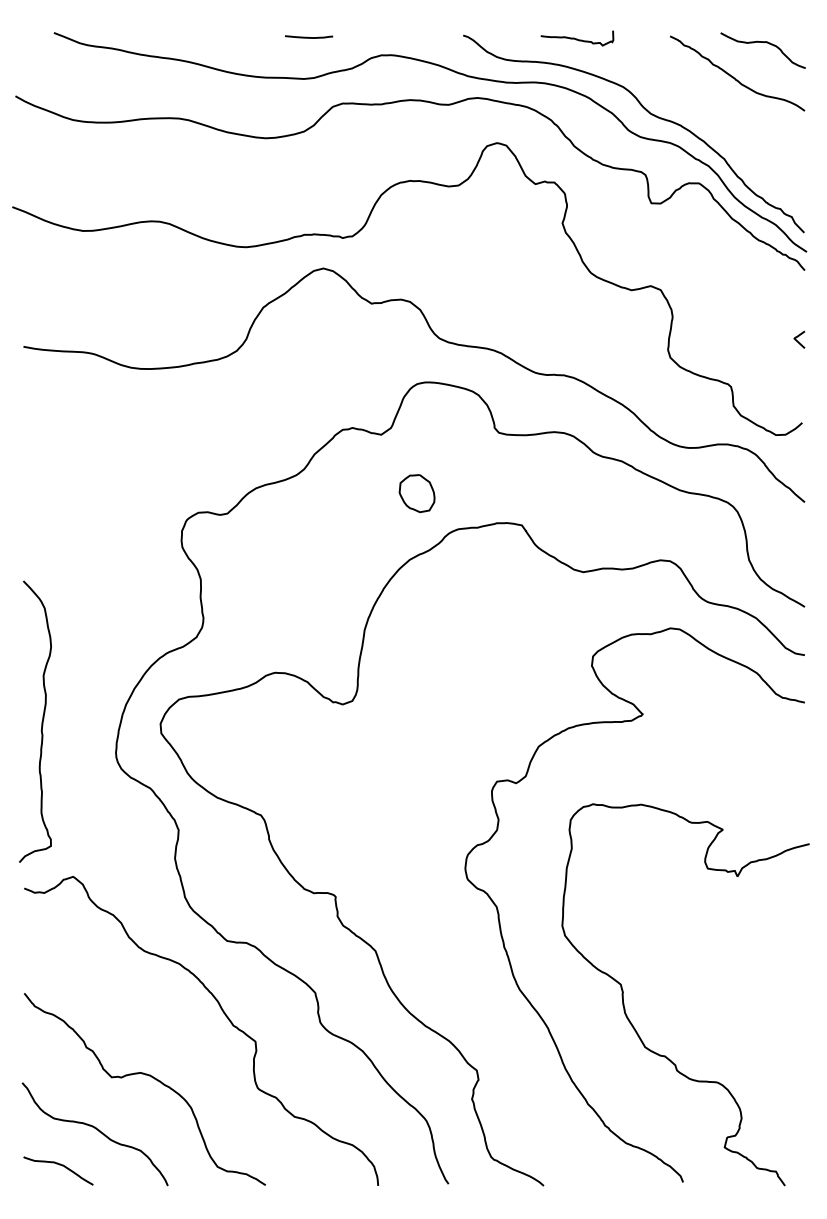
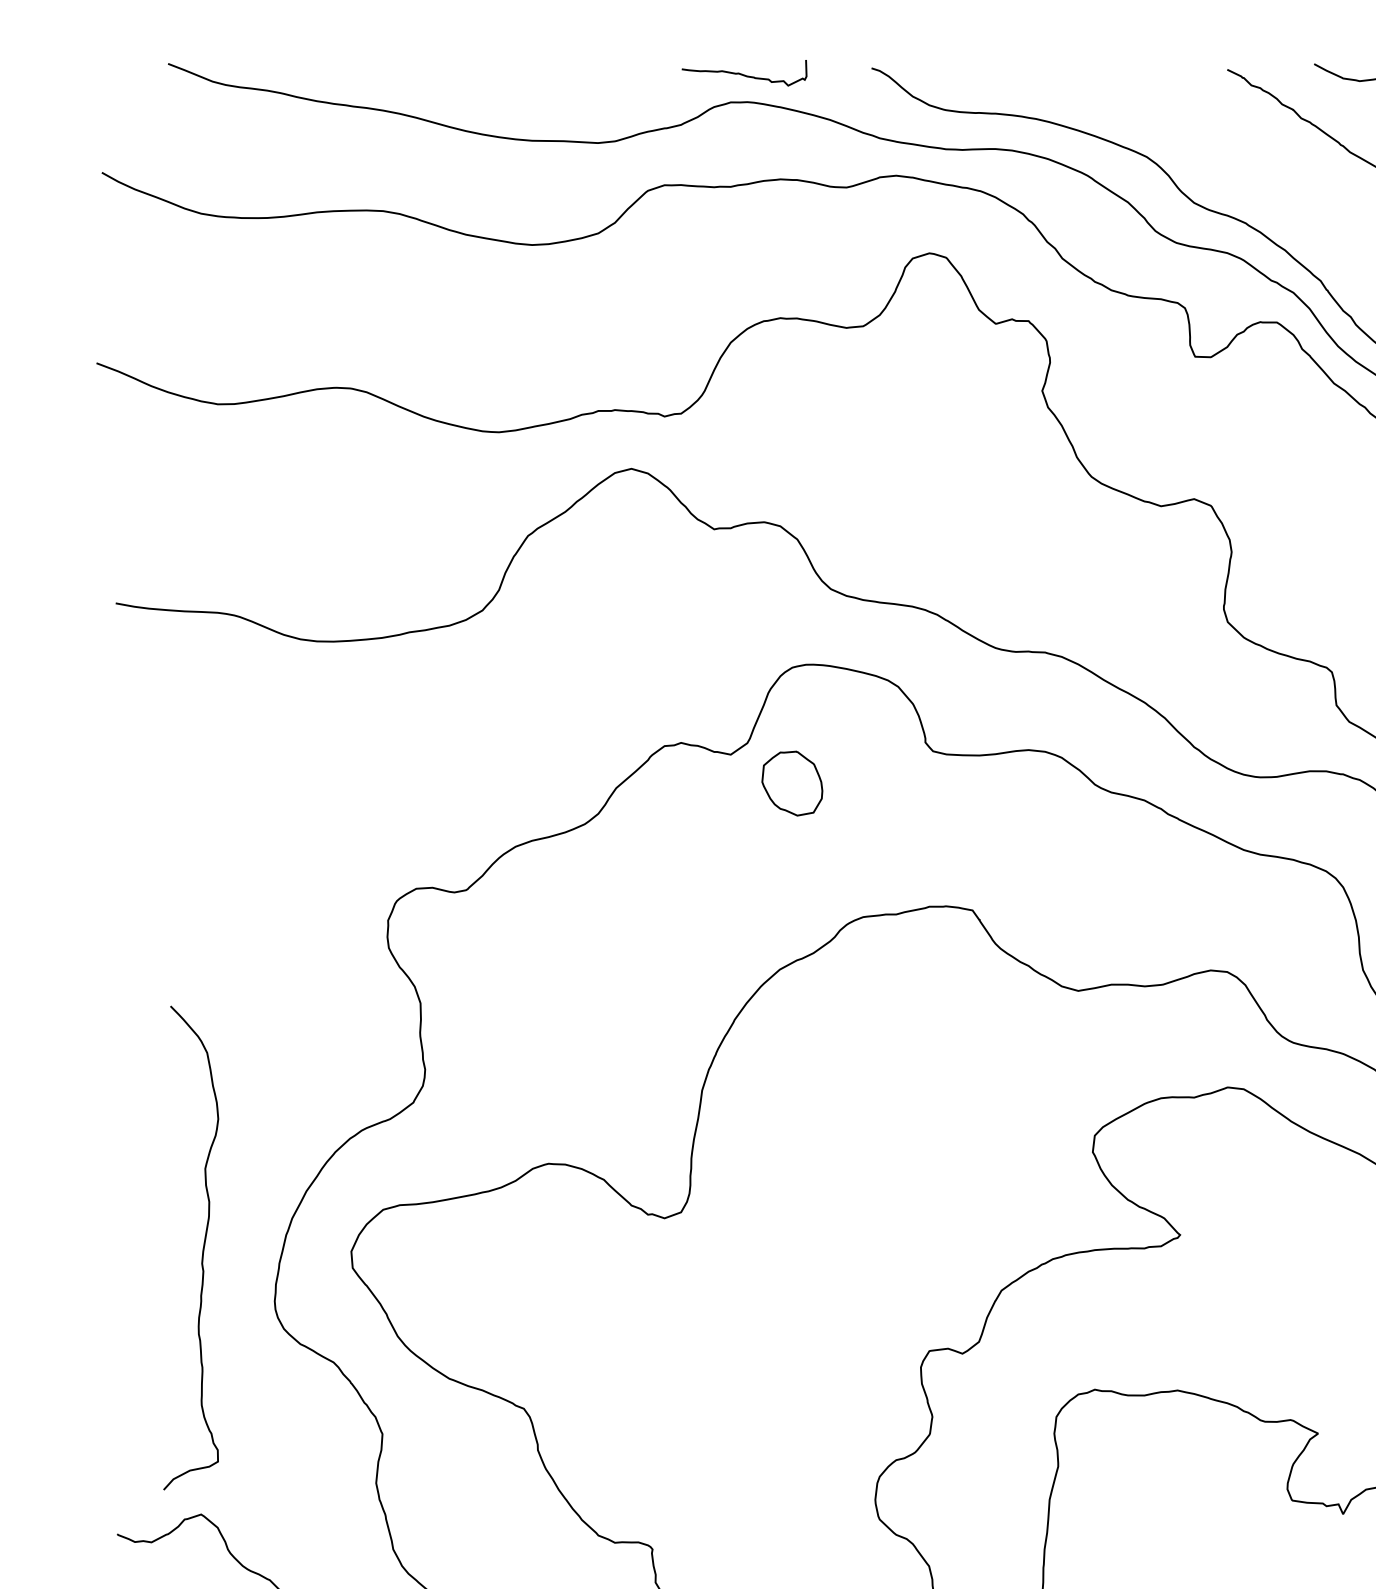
line: (309, 37) -> (607, 71), removed
curve: (577, 38) -> (744, 73), moved
part: (416, 493) -> (791, 783), moved
curve: (41, 721) -> (201, 1247), moved

